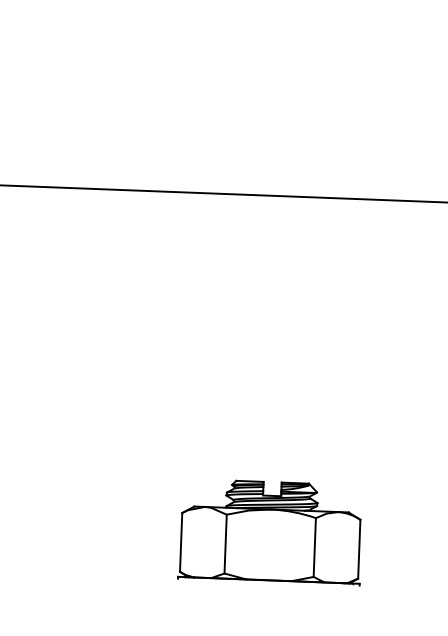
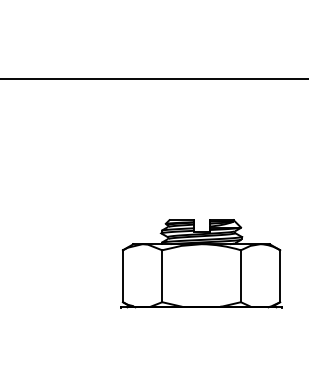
part: (270, 531) -> (201, 263), size x1.6

